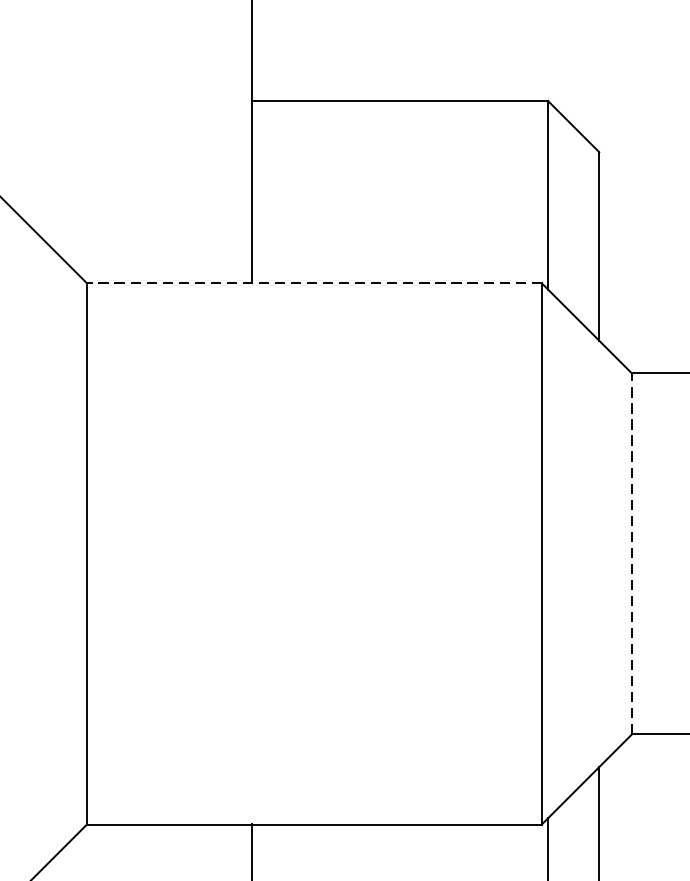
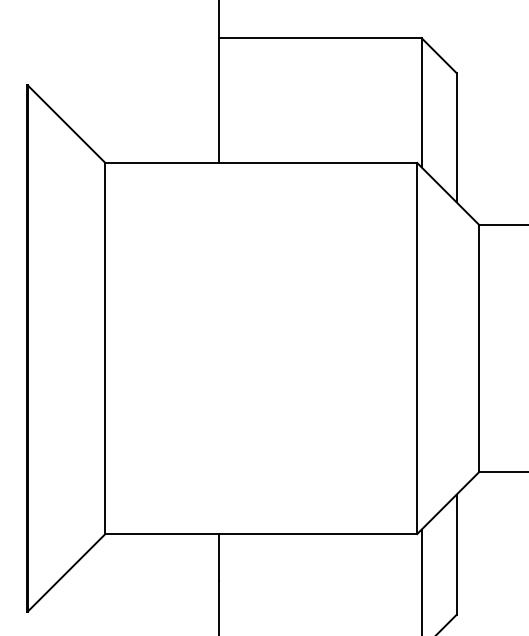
line: (314, 282) -> (261, 162), dashed -> solid
line: (632, 553) -> (479, 348), dashed -> solid

